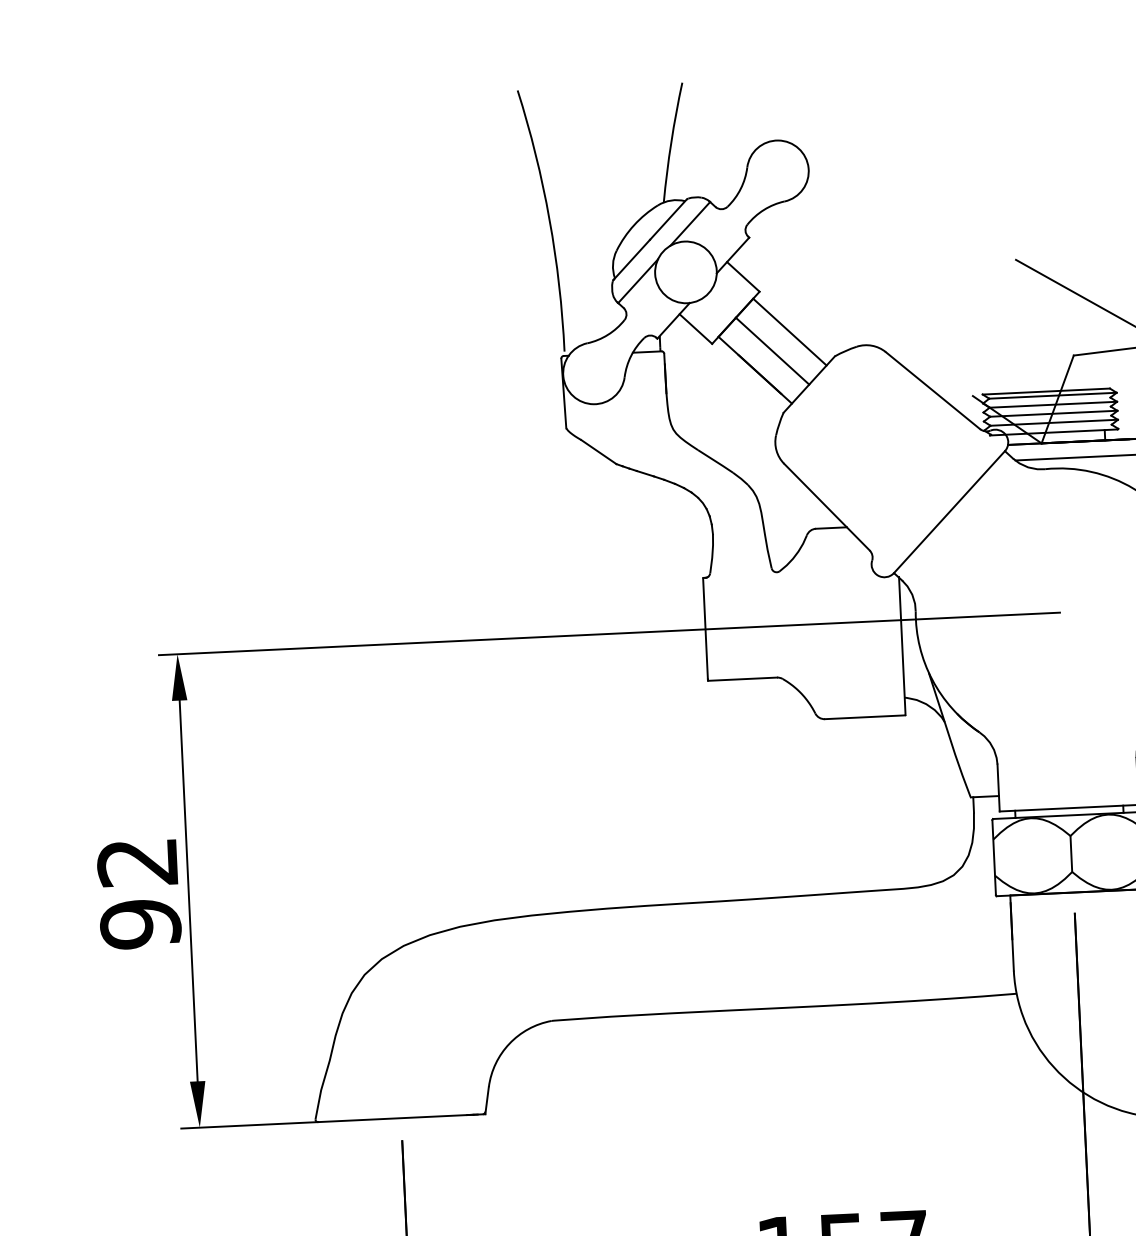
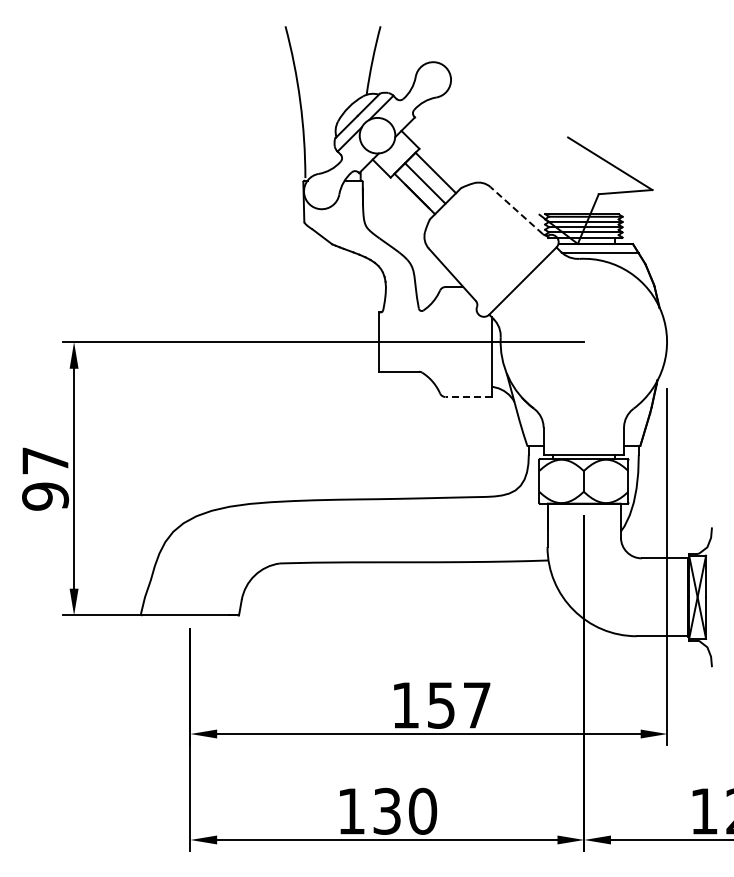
line: (932, 390) -> (516, 210), solid -> dashed
line: (864, 718) -> (468, 397), solid -> dashed
text: (137, 861) -> (45, 460), 92 -> 97

